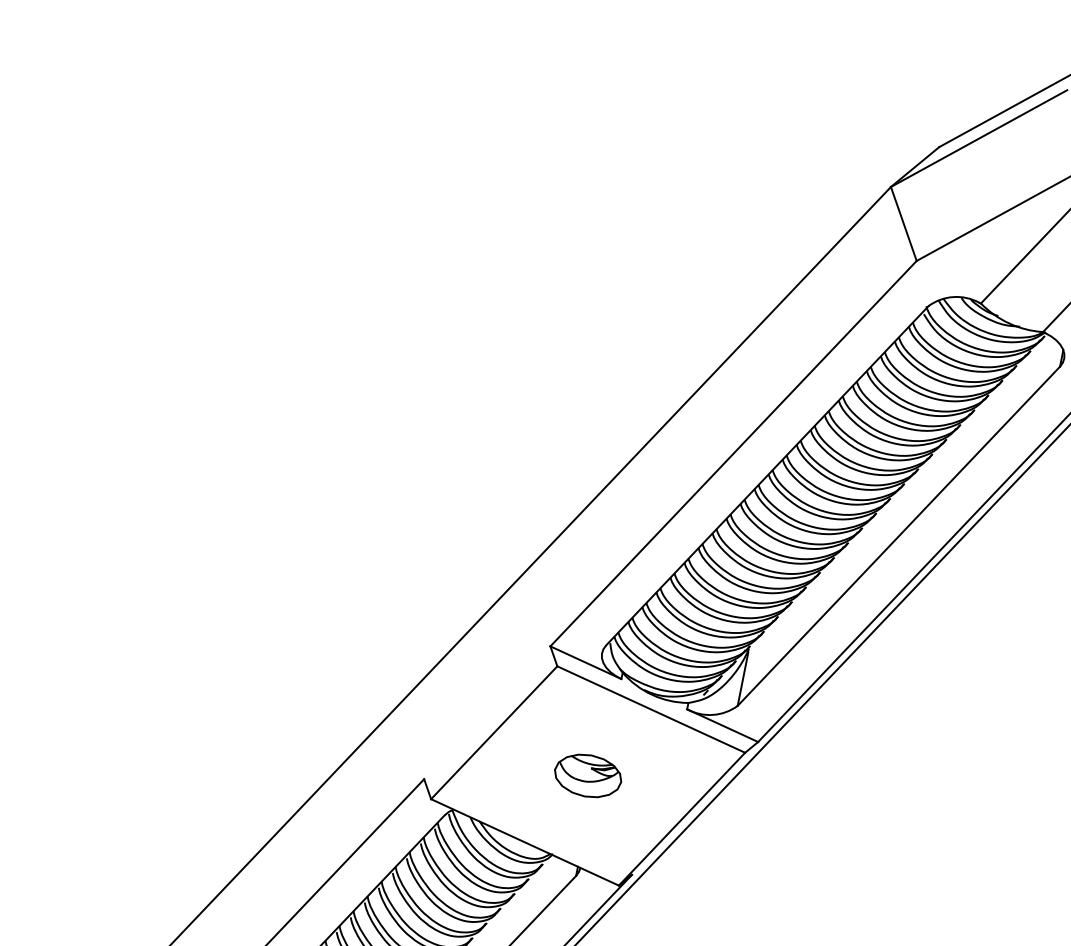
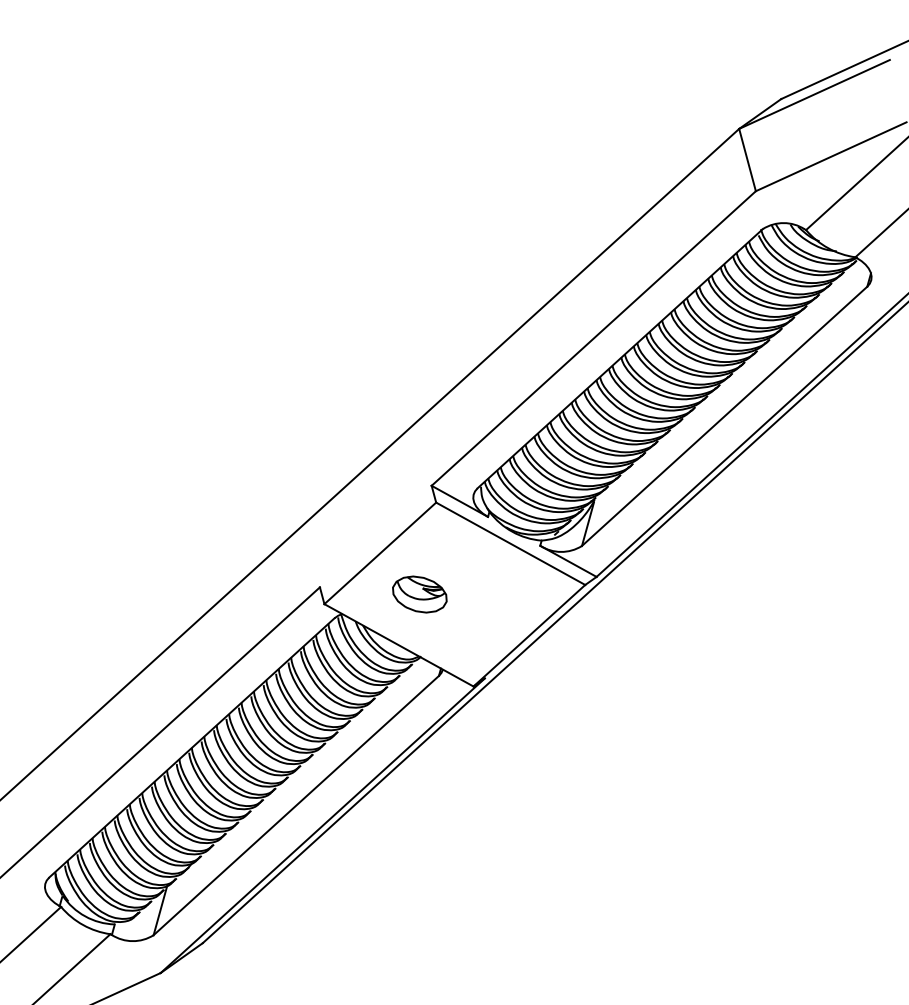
part: (587, 775) -> (419, 594), moved

